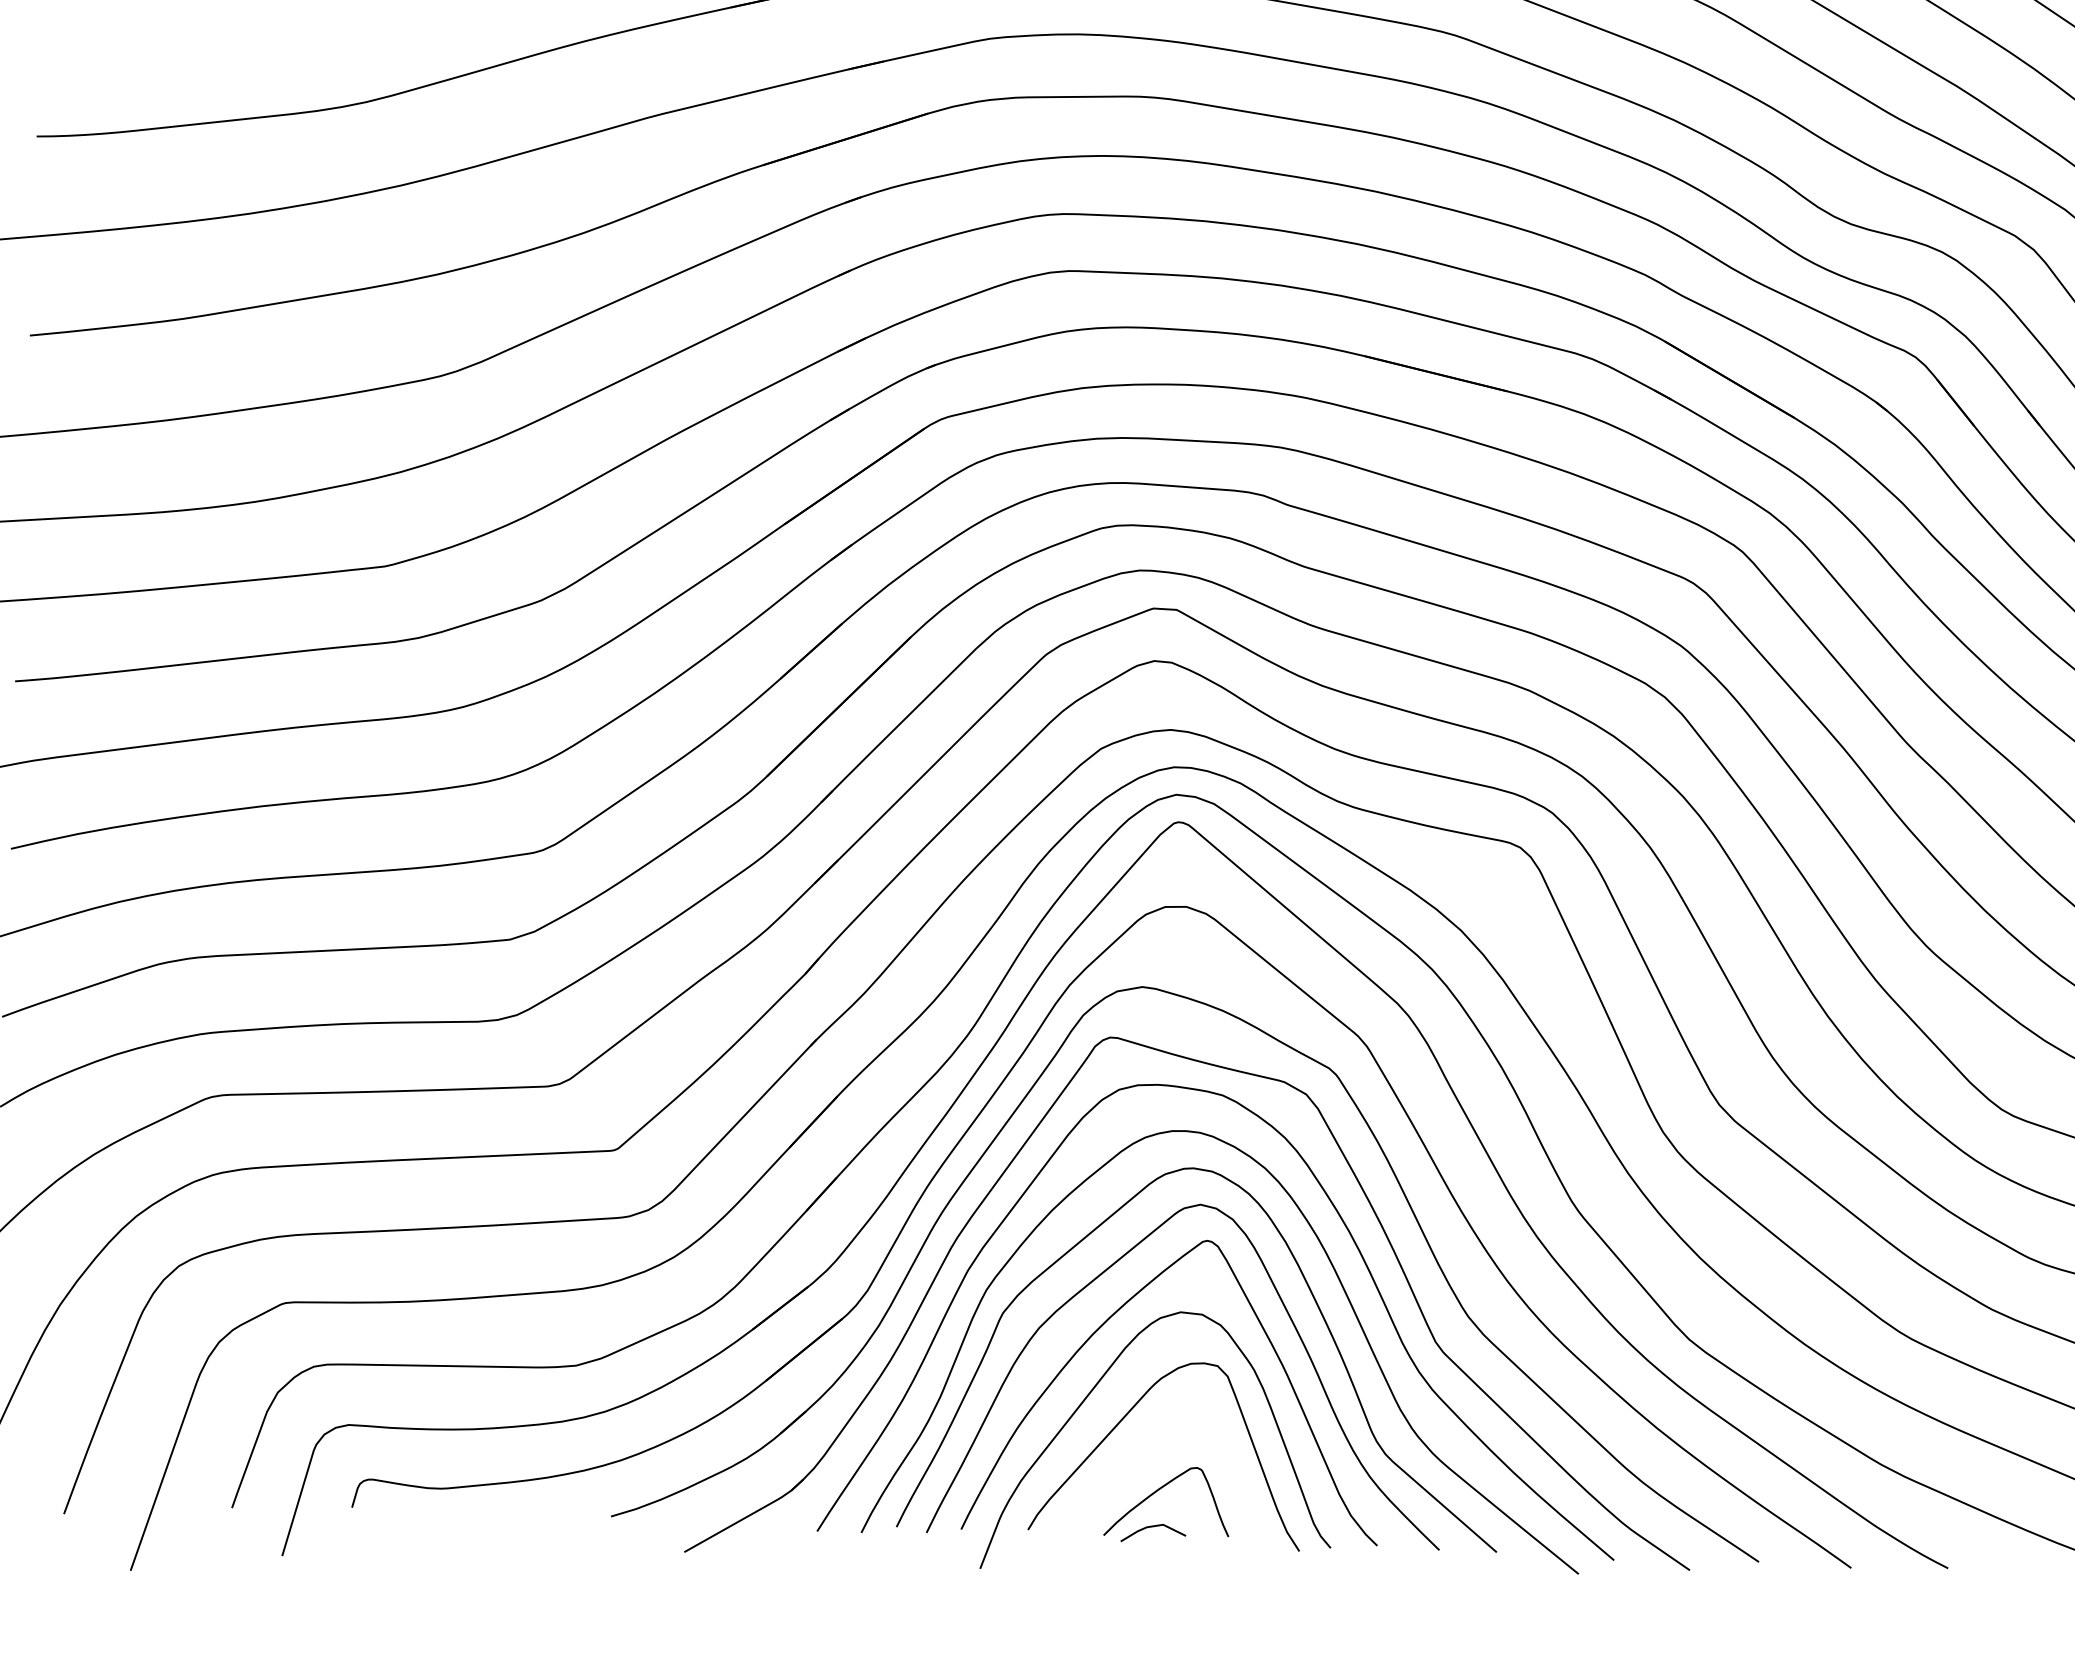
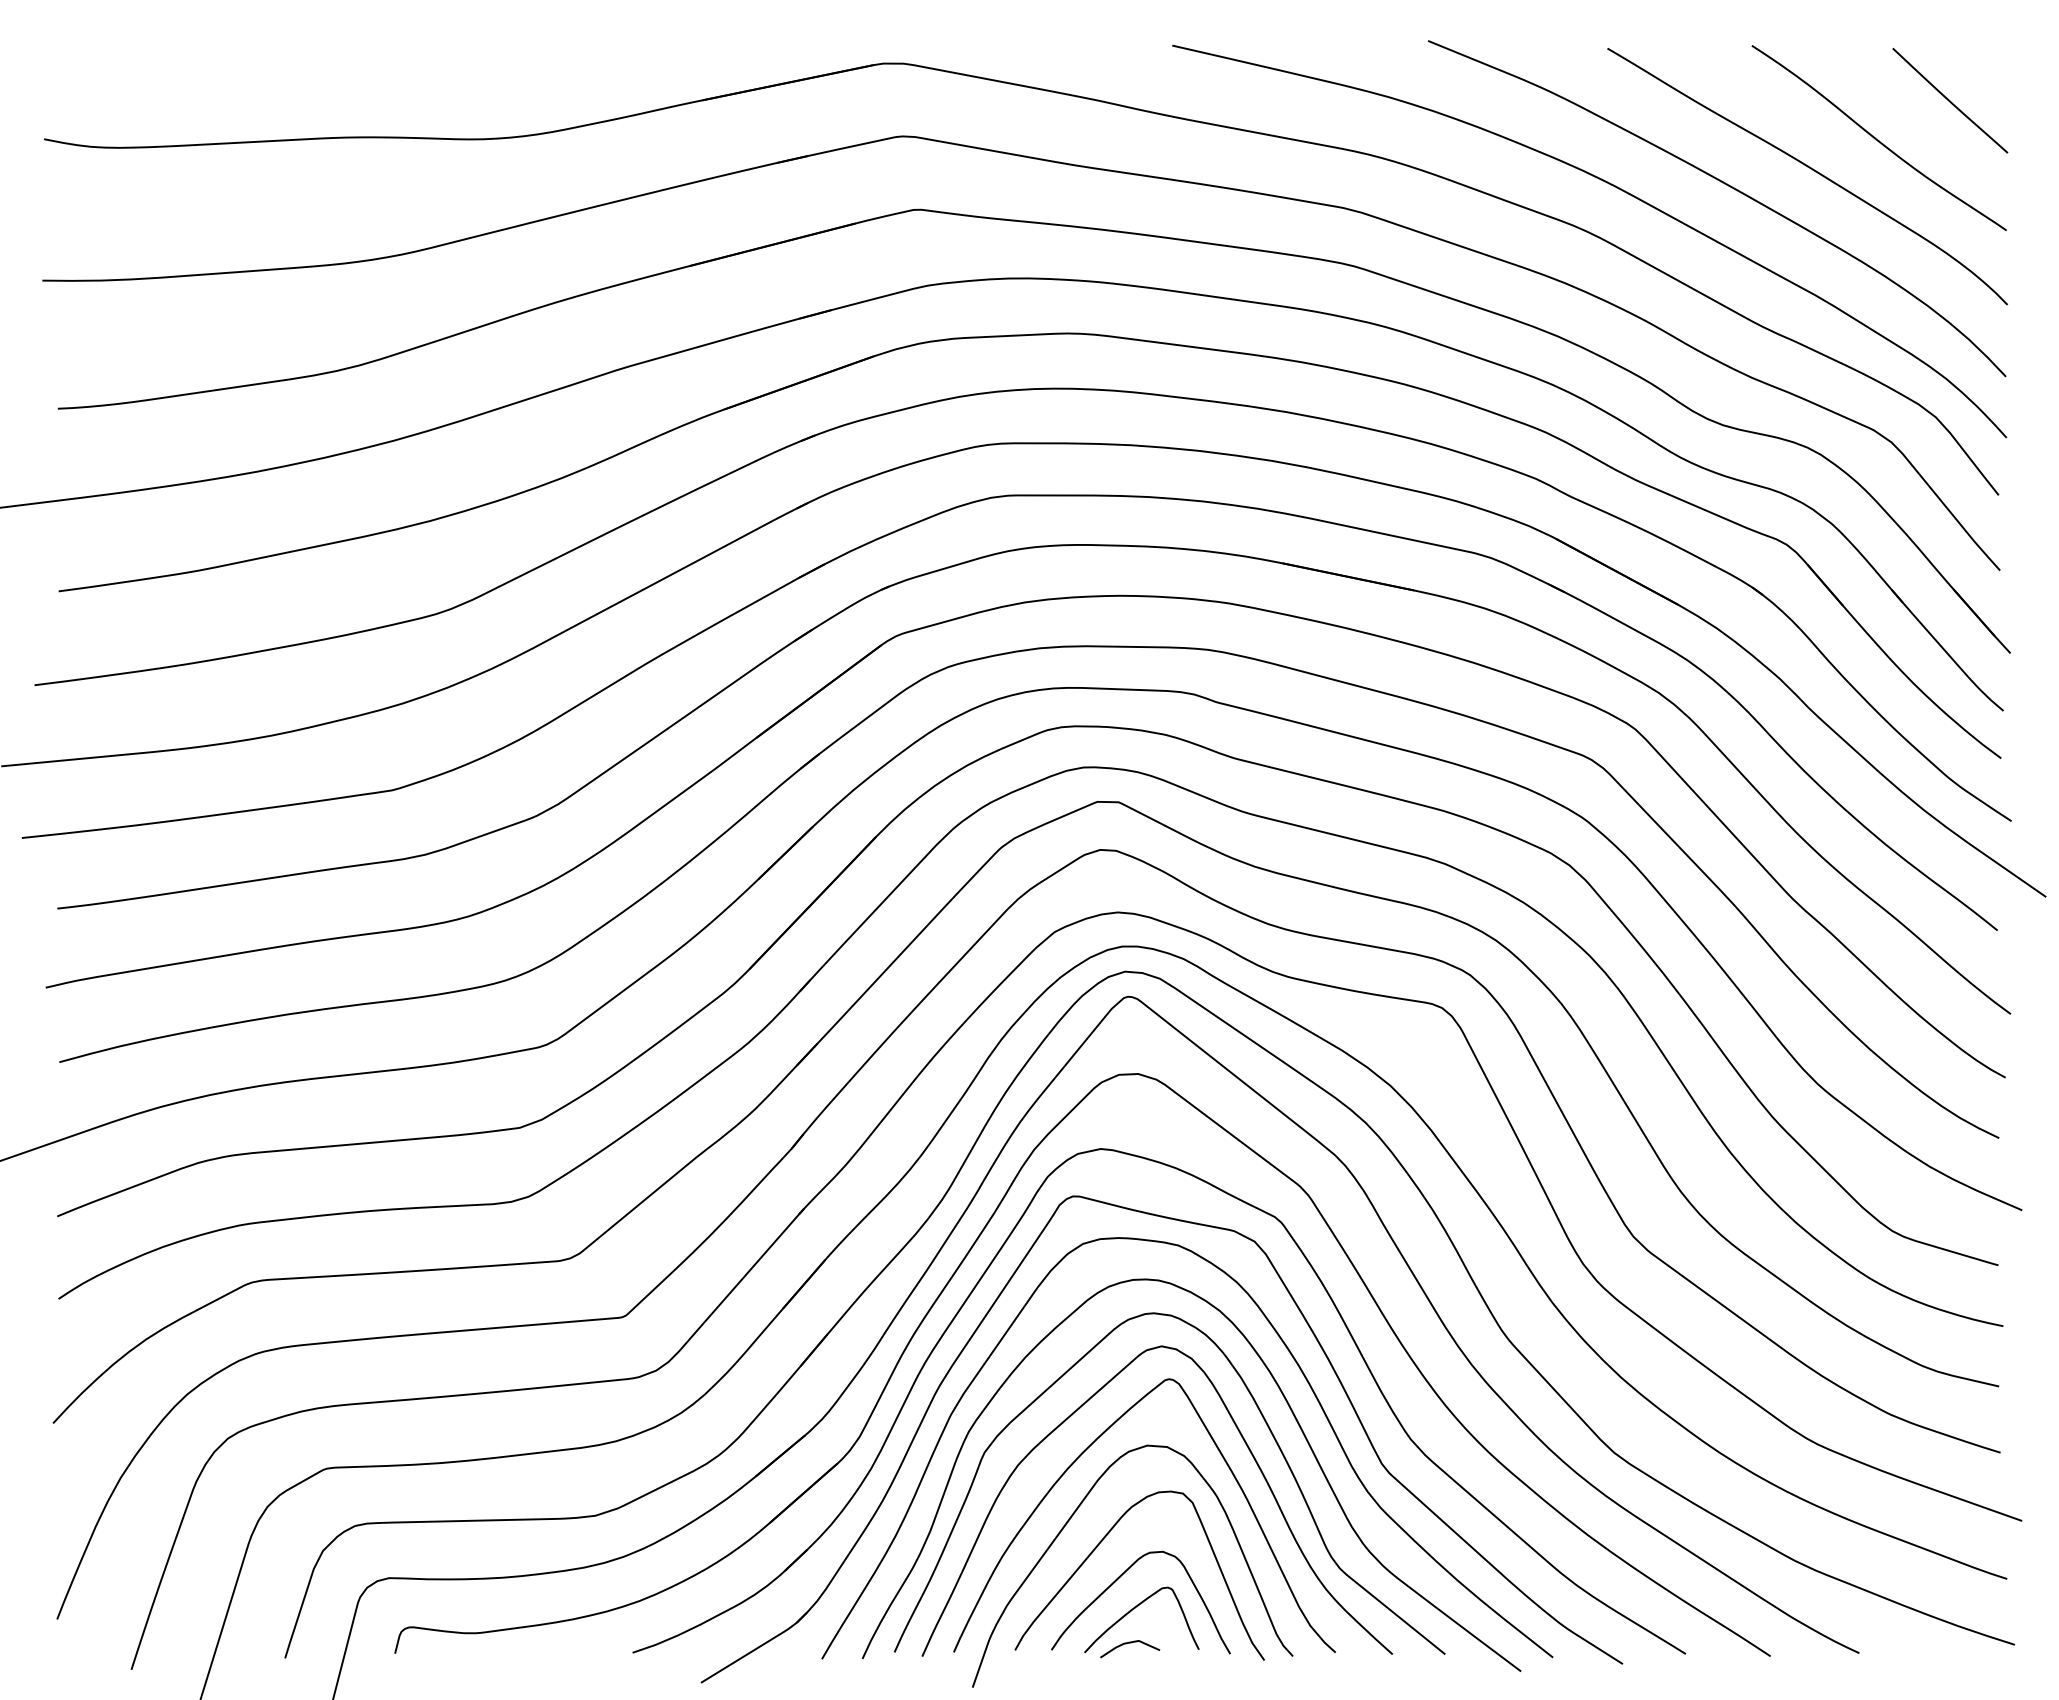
curve: (1143, 1457) -> (1118, 1579), added

